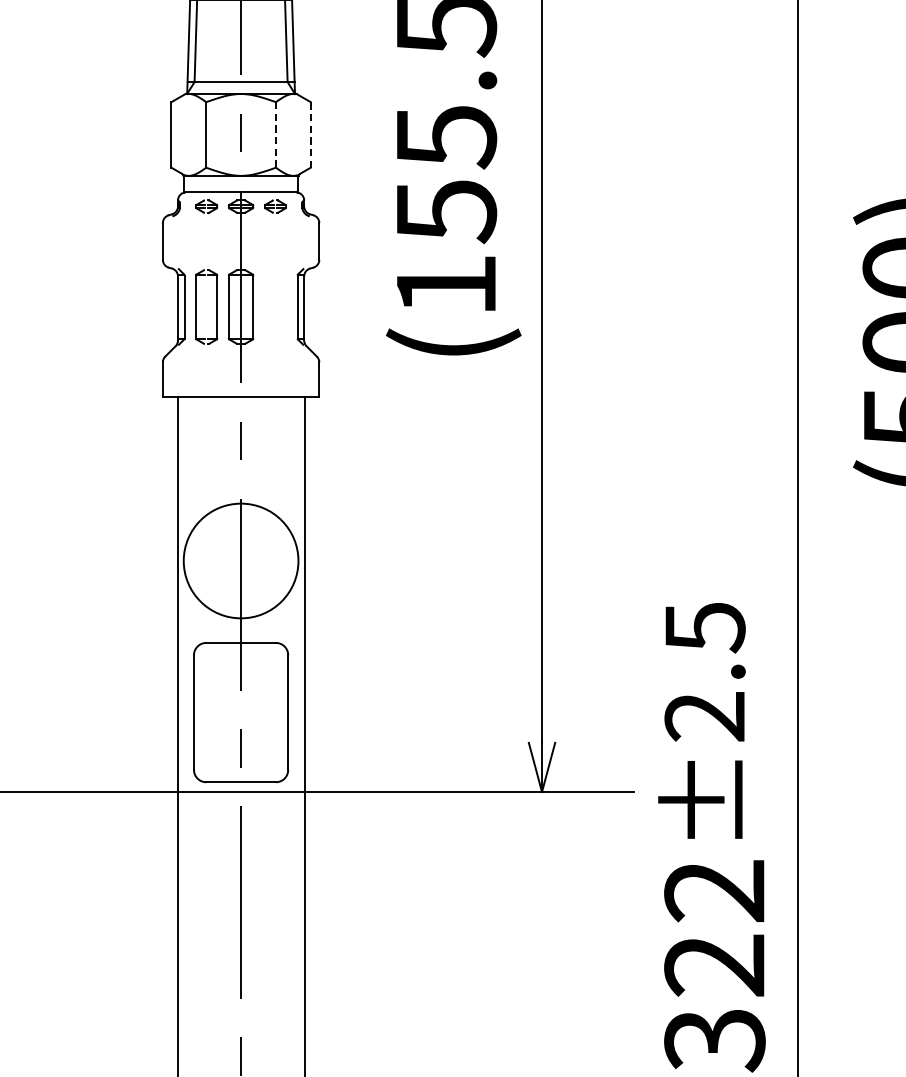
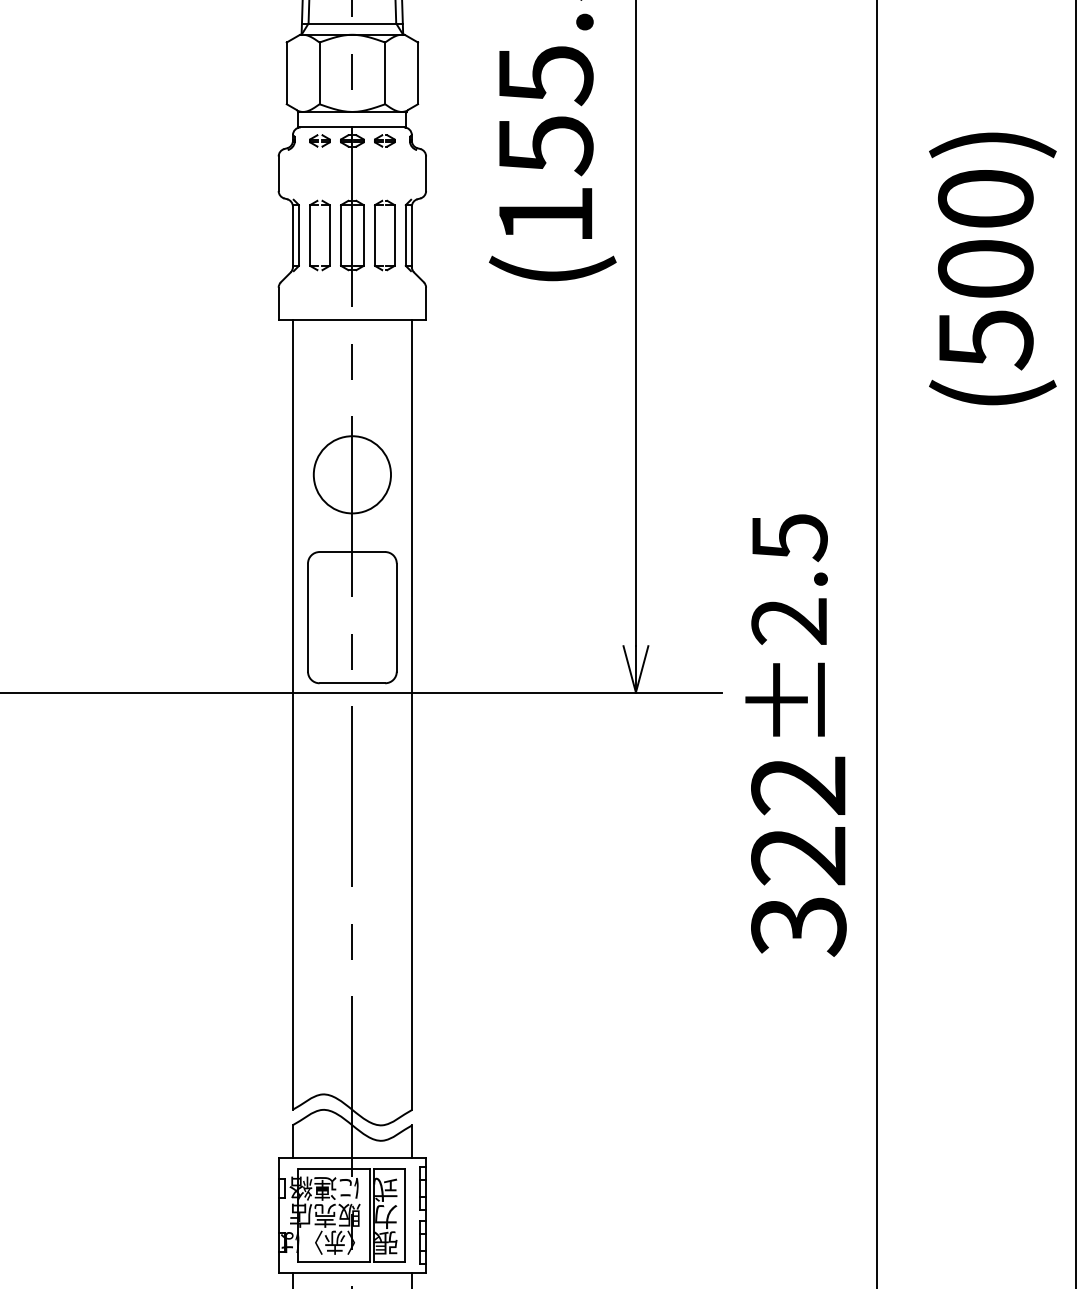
line: (276, 135) -> (385, 73), dashed -> solid
line: (311, 135) -> (418, 73), dashed -> solid
part: (265, 306) -> (375, 235), added
circle: (241, 560) -> (352, 474), size x0.71

